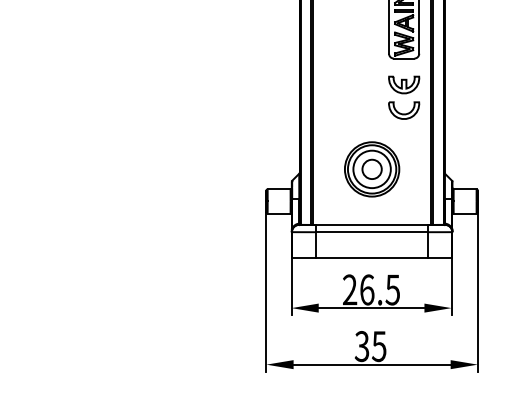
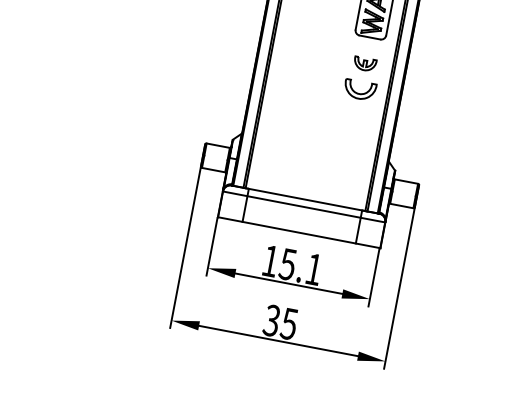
part: (404, 84) -> (365, 63), size x0.7
part: (372, 169) -> (316, 143), removed
text: (371, 289) -> (292, 264), 26.5 -> 15.1

